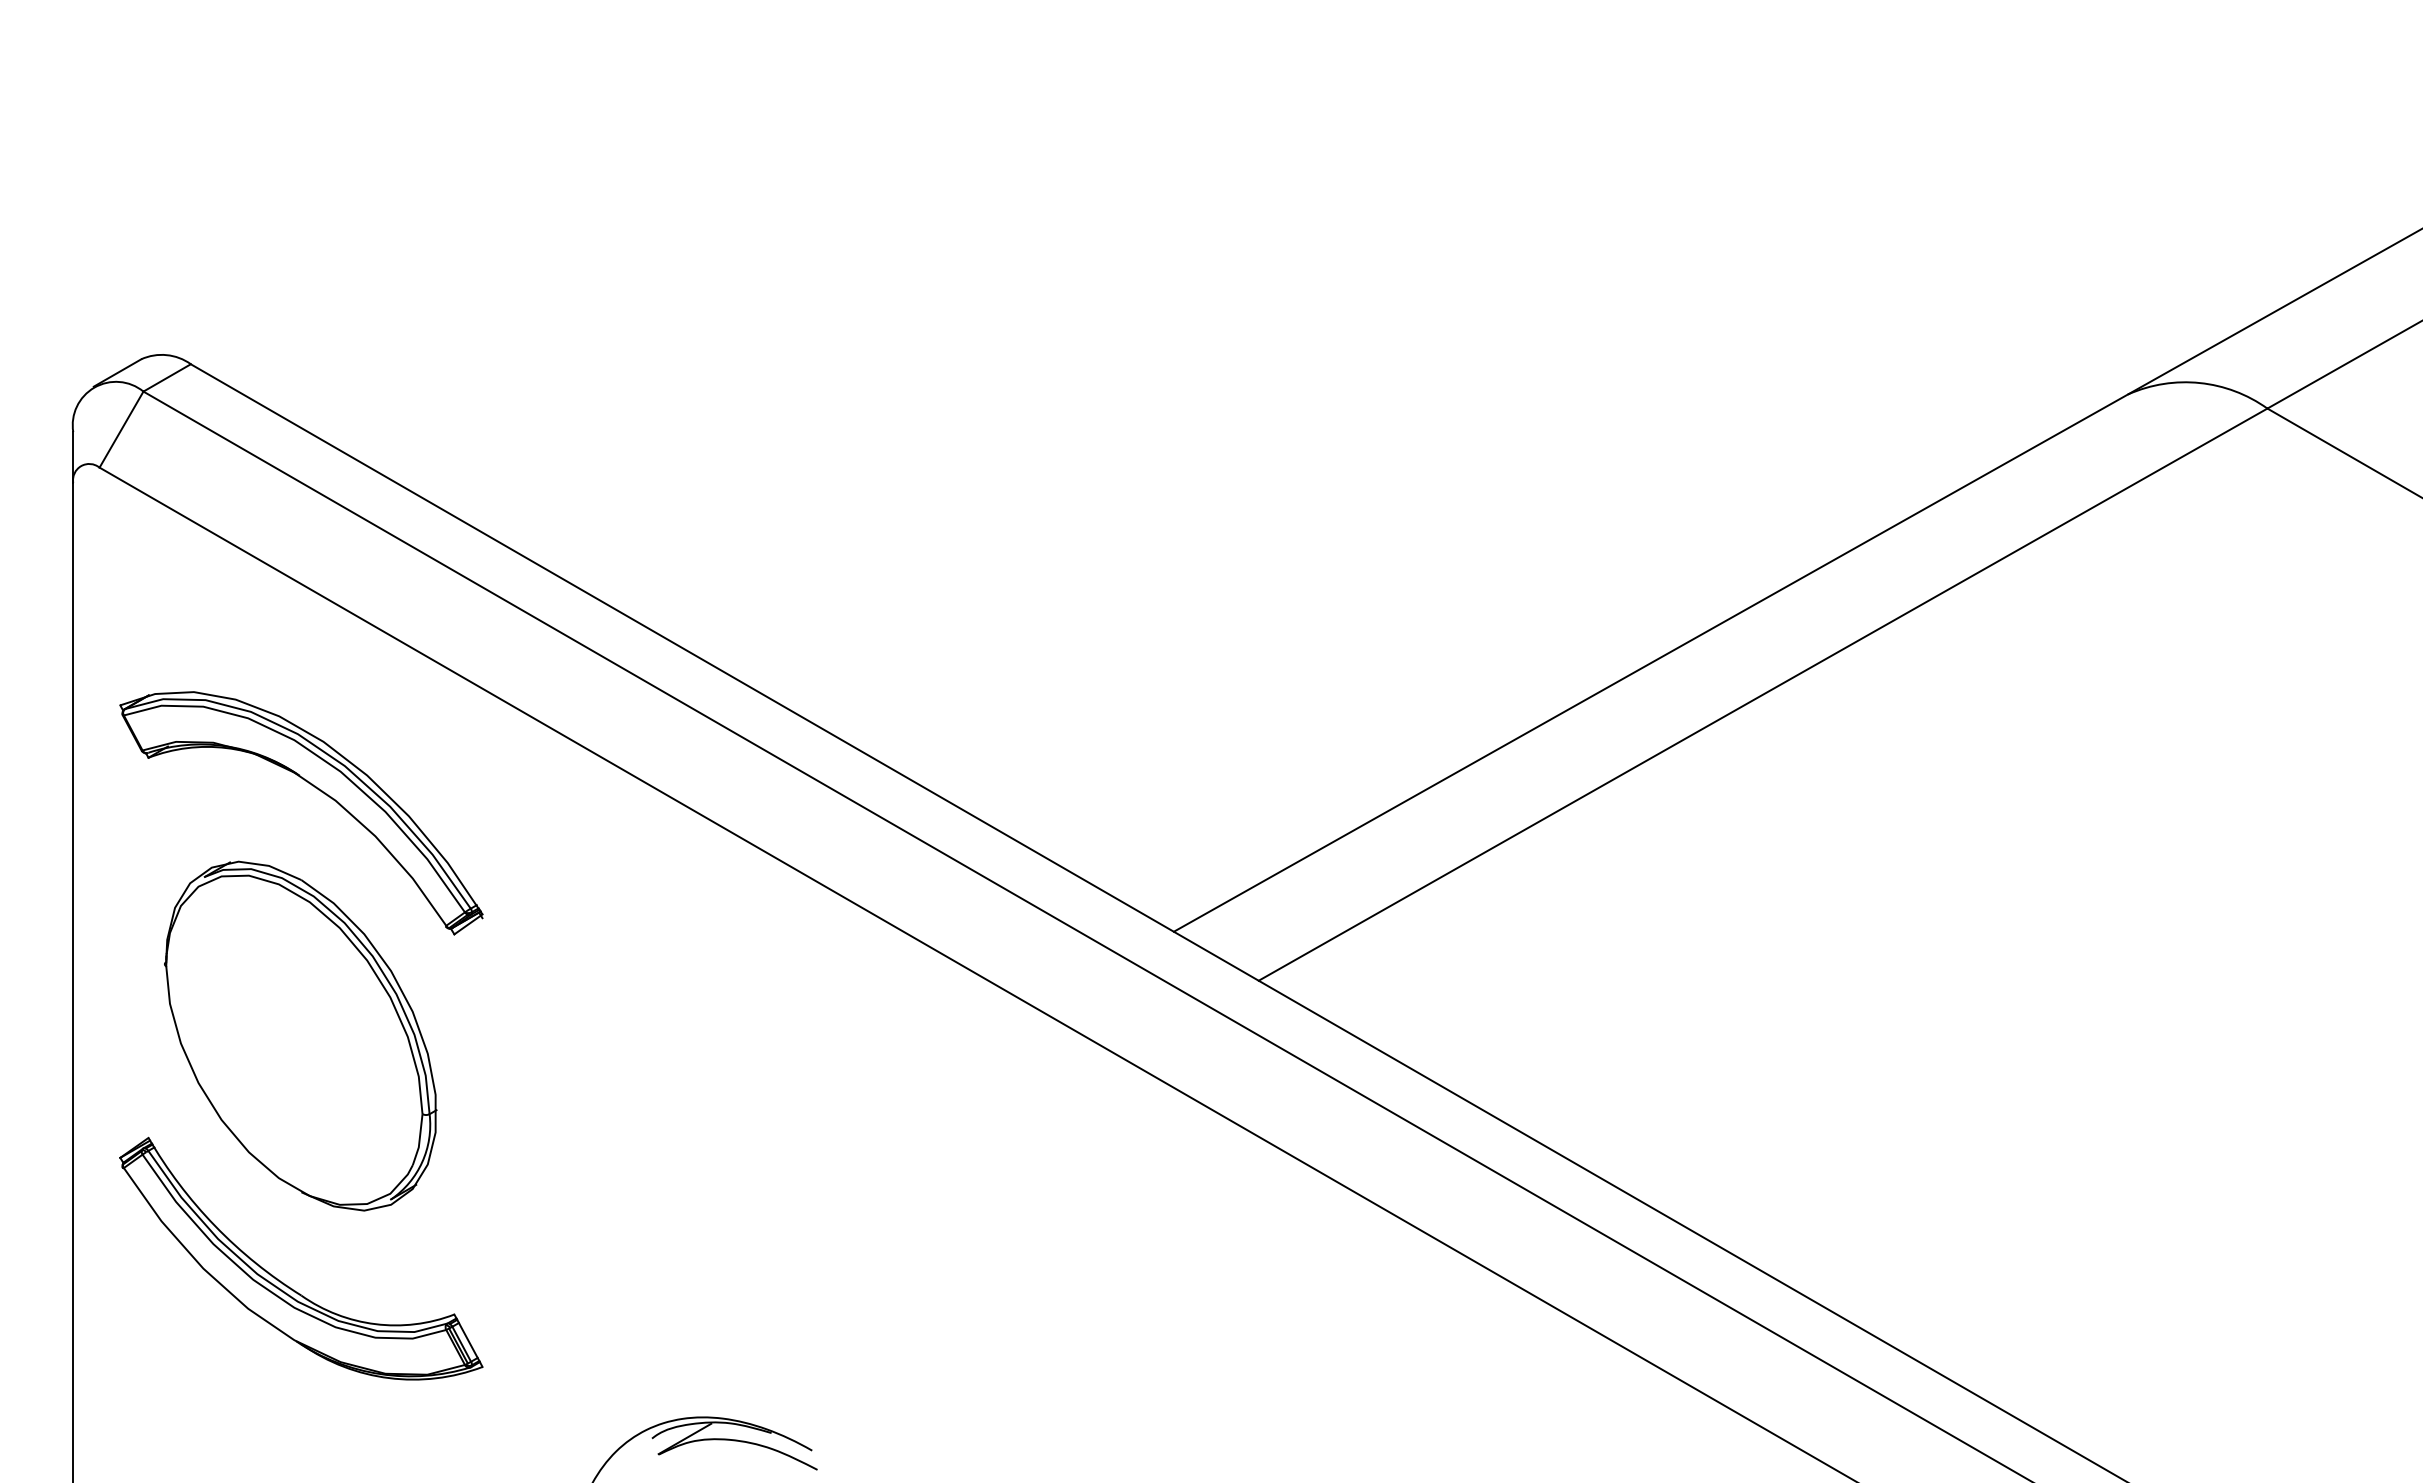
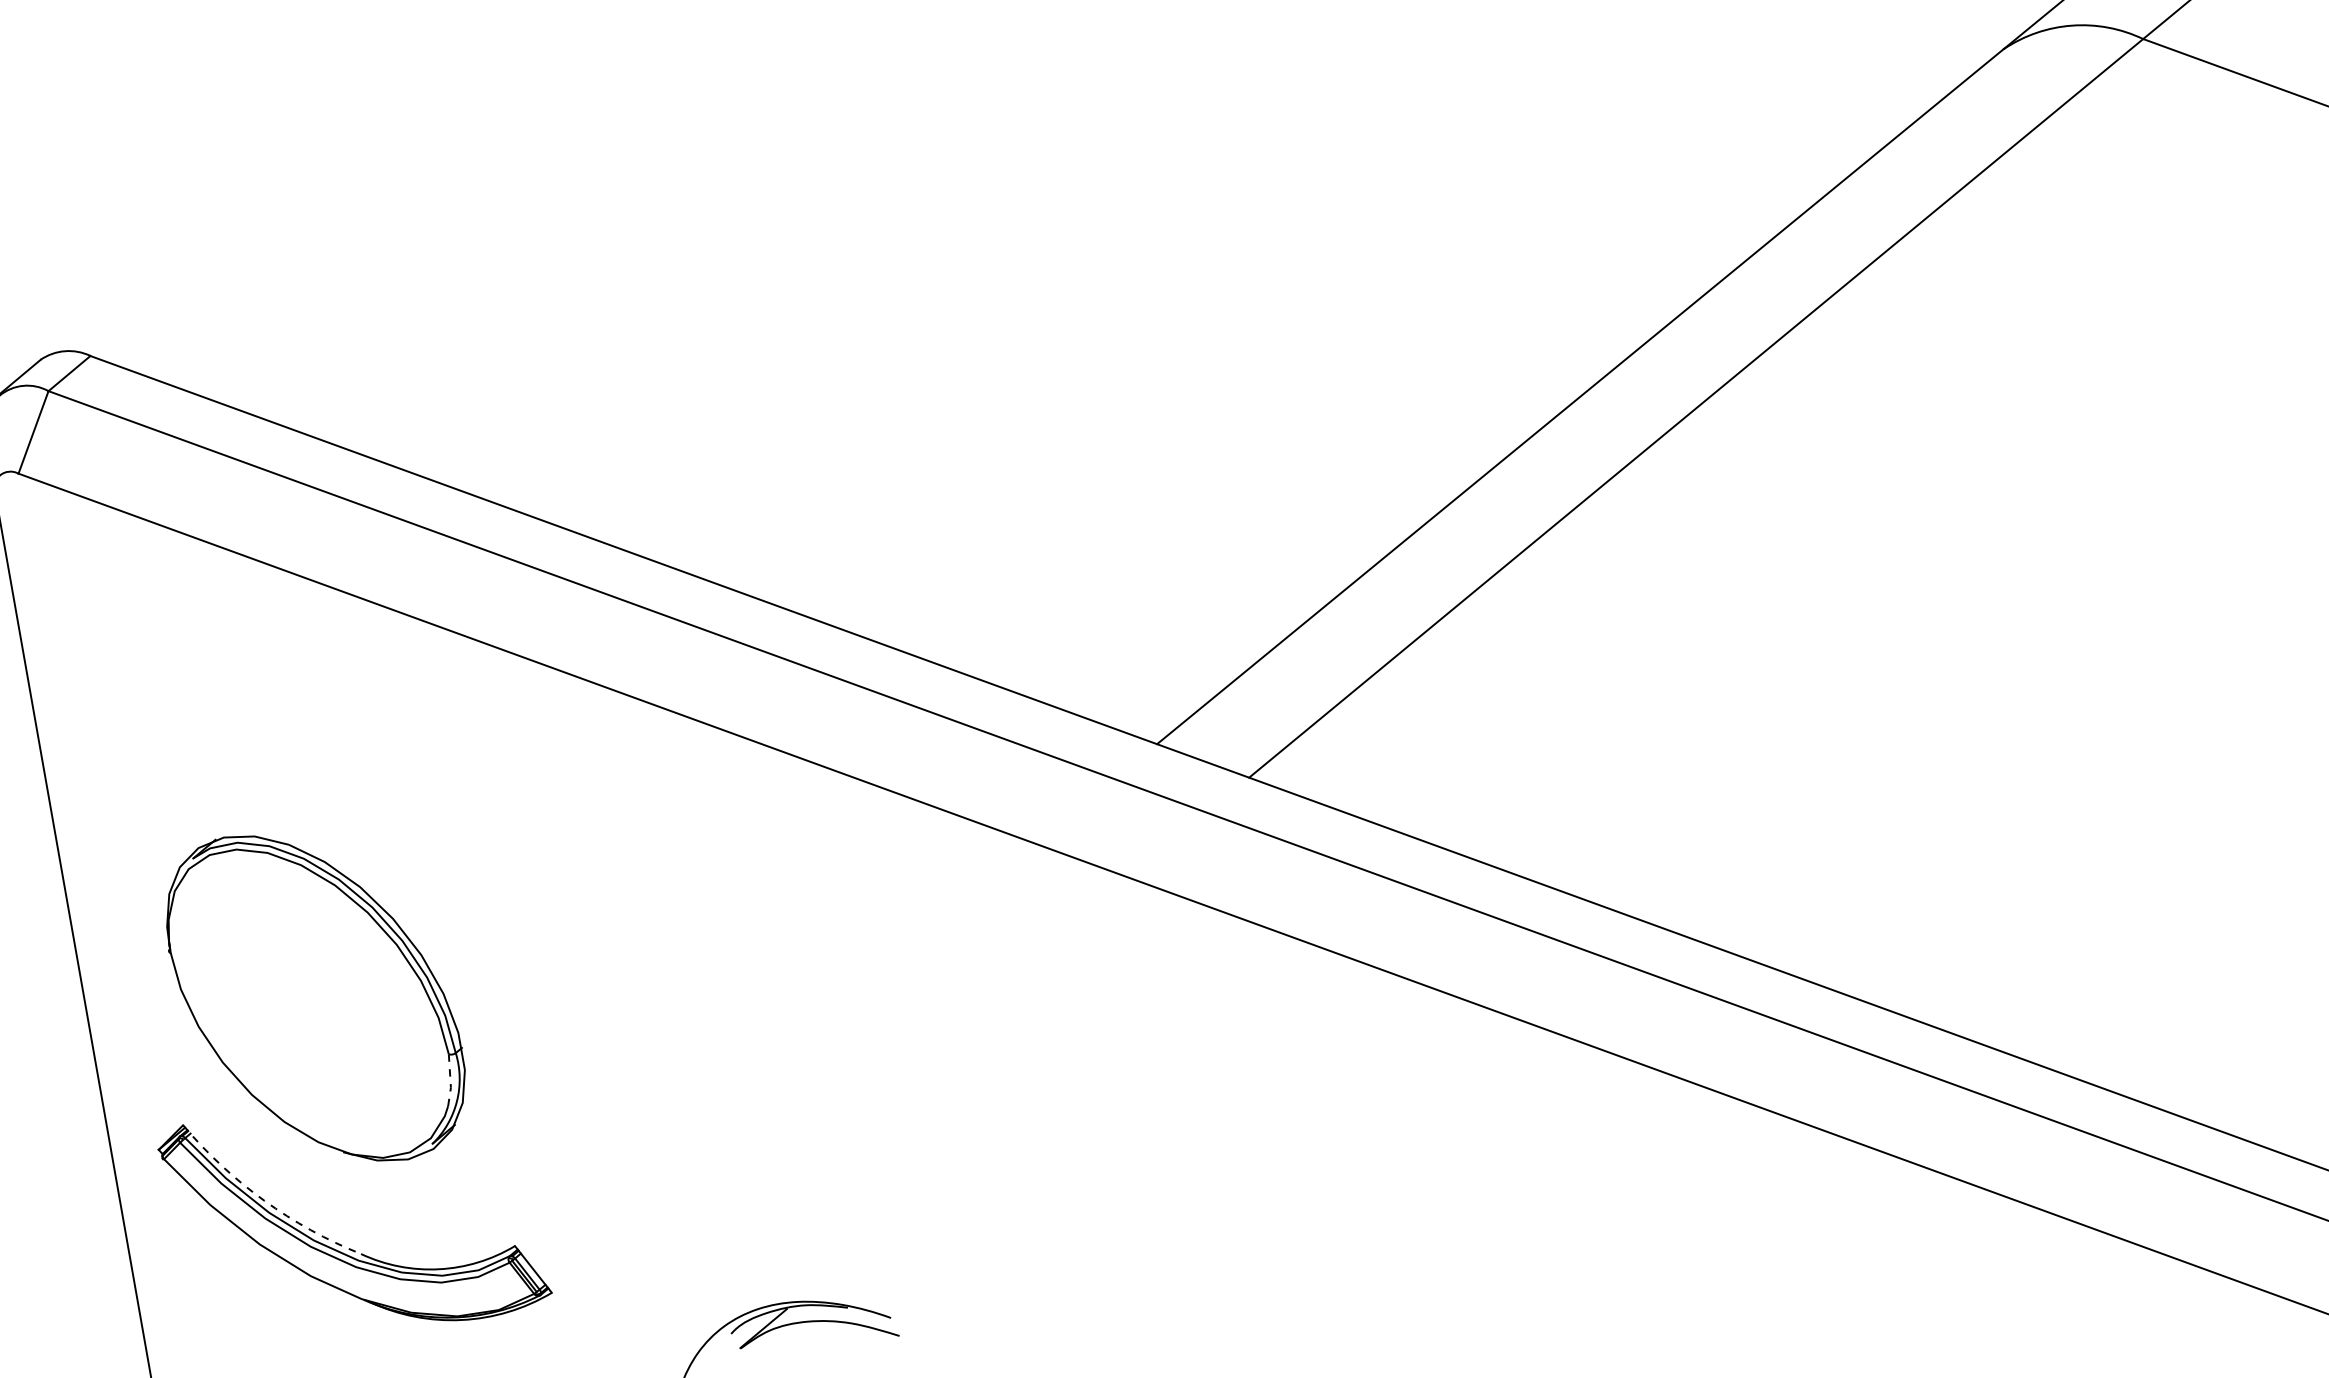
part: (318, 790) -> (290, 753), removed
line: (419, 1140) -> (450, 1080), solid -> dashed
arc: (215, 1226) -> (264, 1200), solid -> dashed

